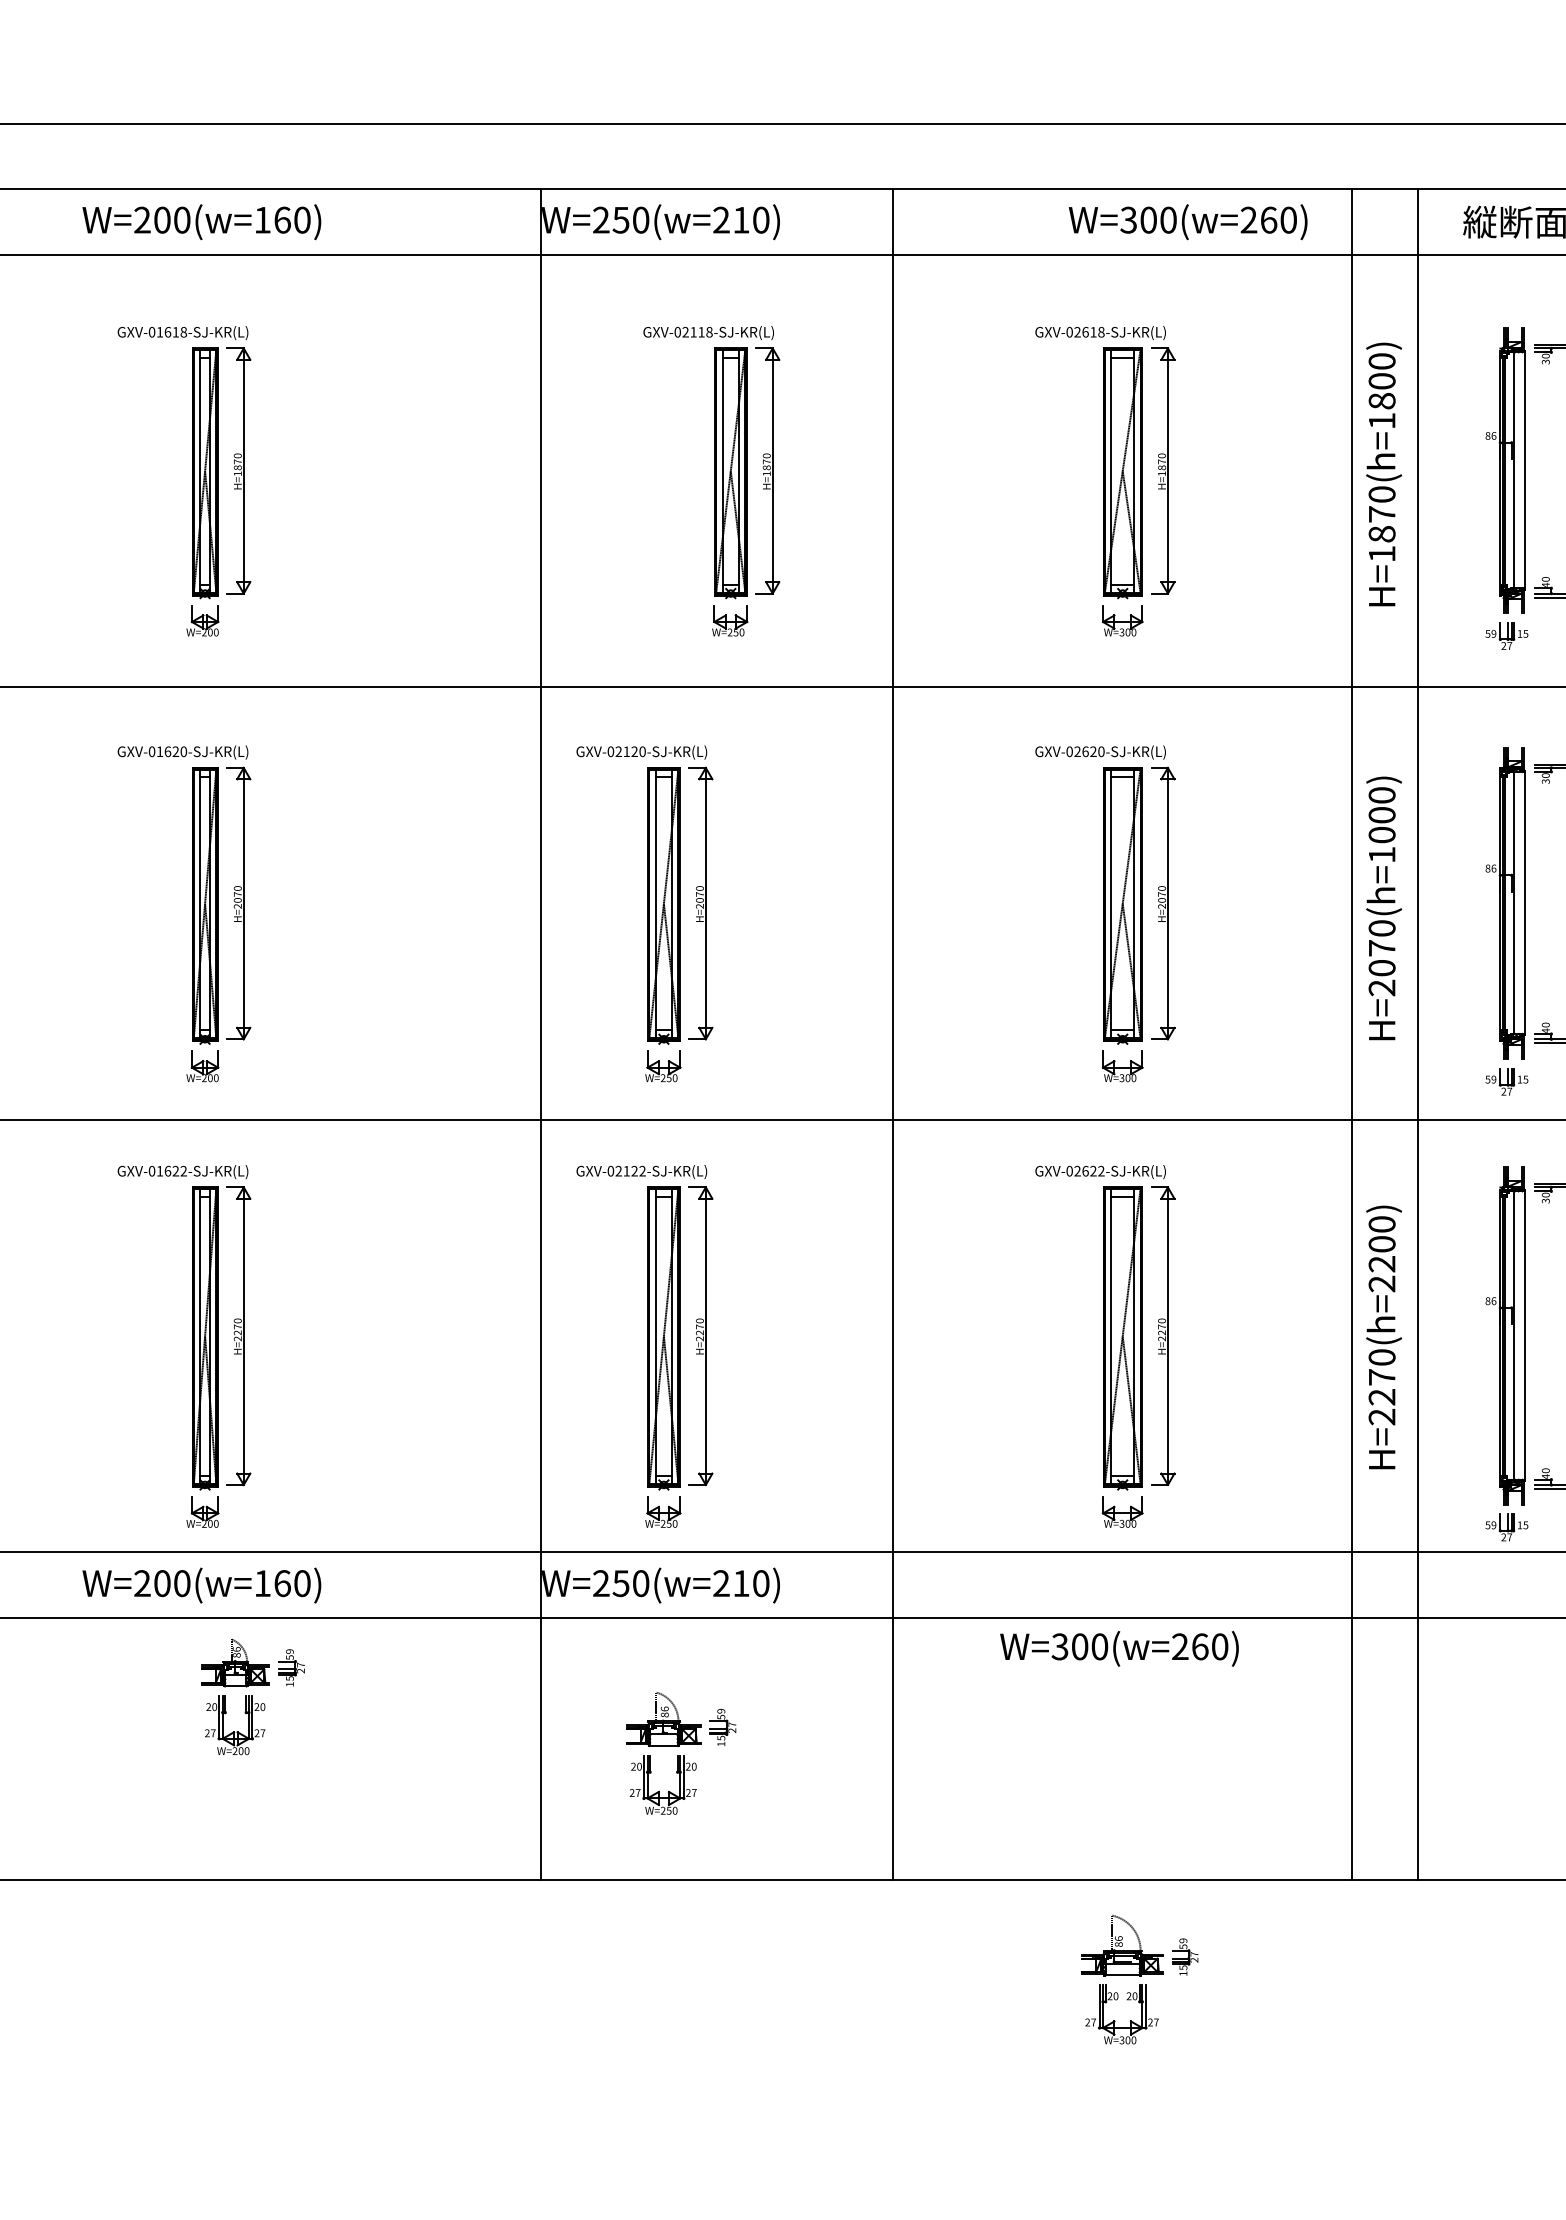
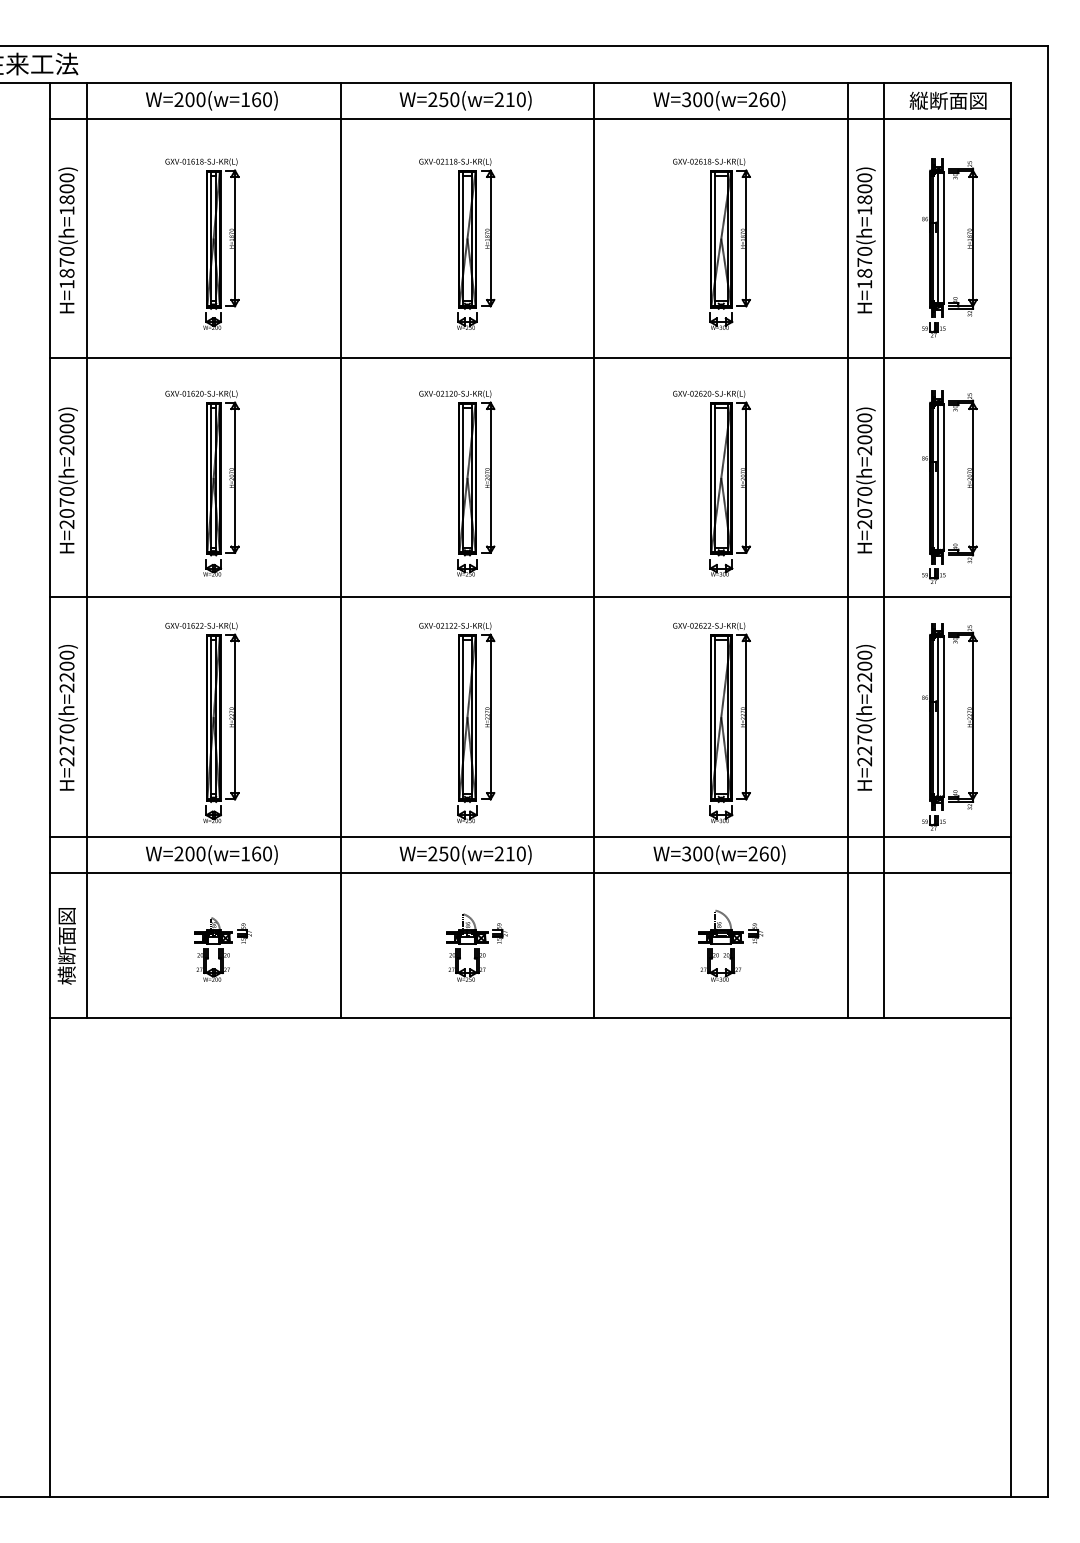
text: (1188, 221) -> (719, 100), moved
part: (712, 480) -> (457, 243), moved
text: (1381, 854) -> (864, 450), H=2070(h=1000) -> H=2070(h=2000)
line: (541, 1035) -> (340, 550), moved
text: (1119, 1647) -> (719, 854), moved
part: (251, 1696) -> (222, 949), moved
part: (1139, 1978) -> (730, 945), moved

